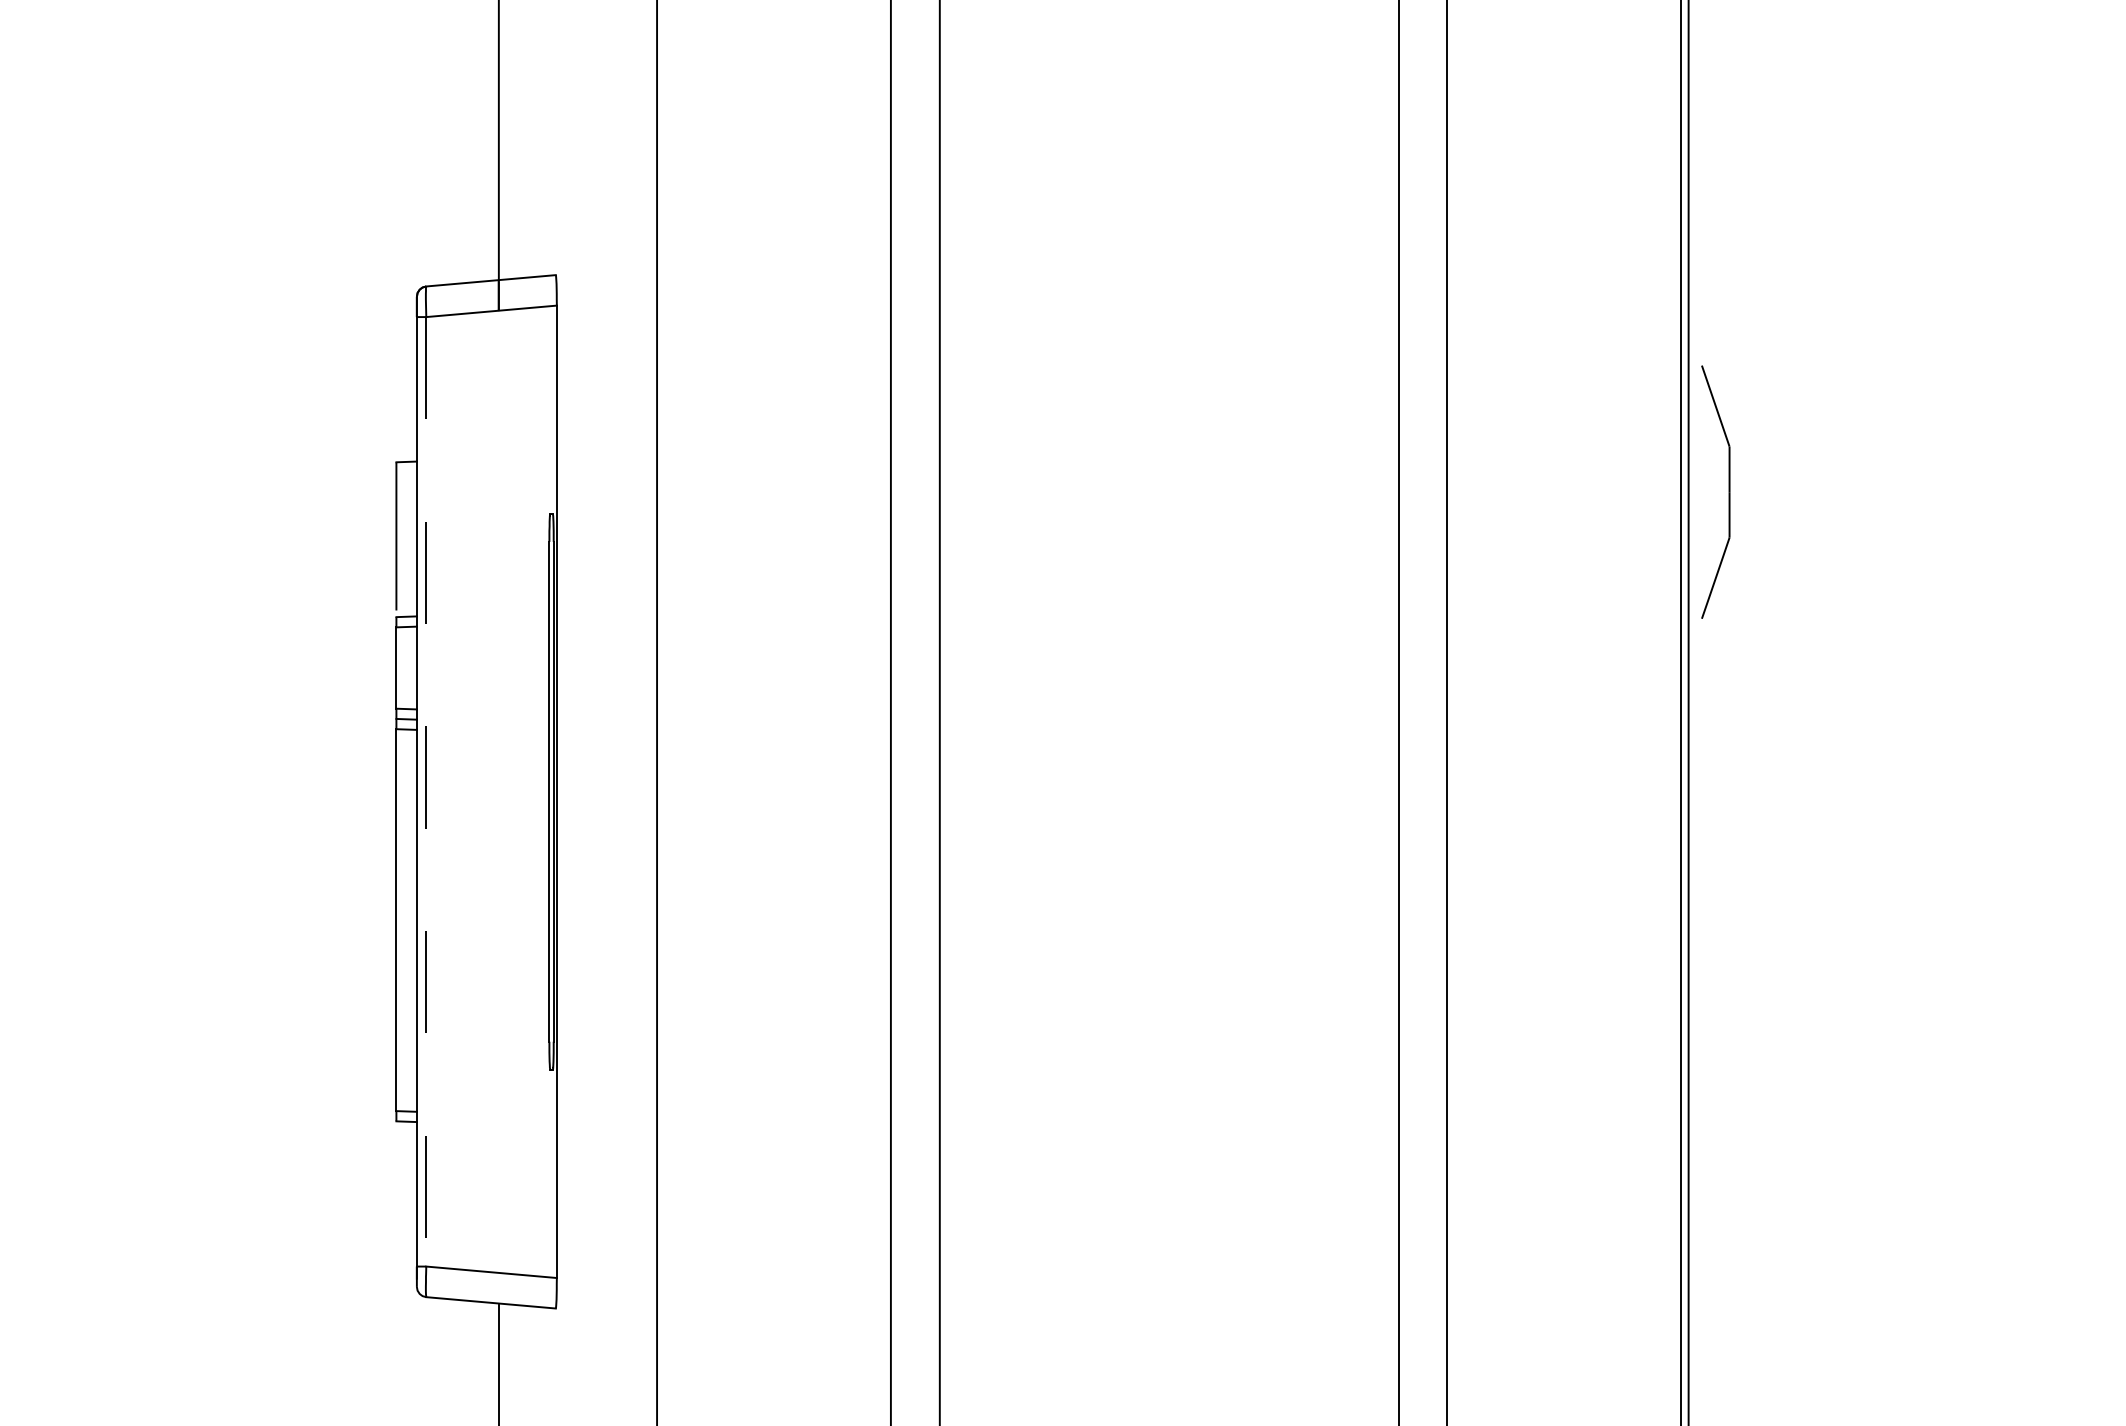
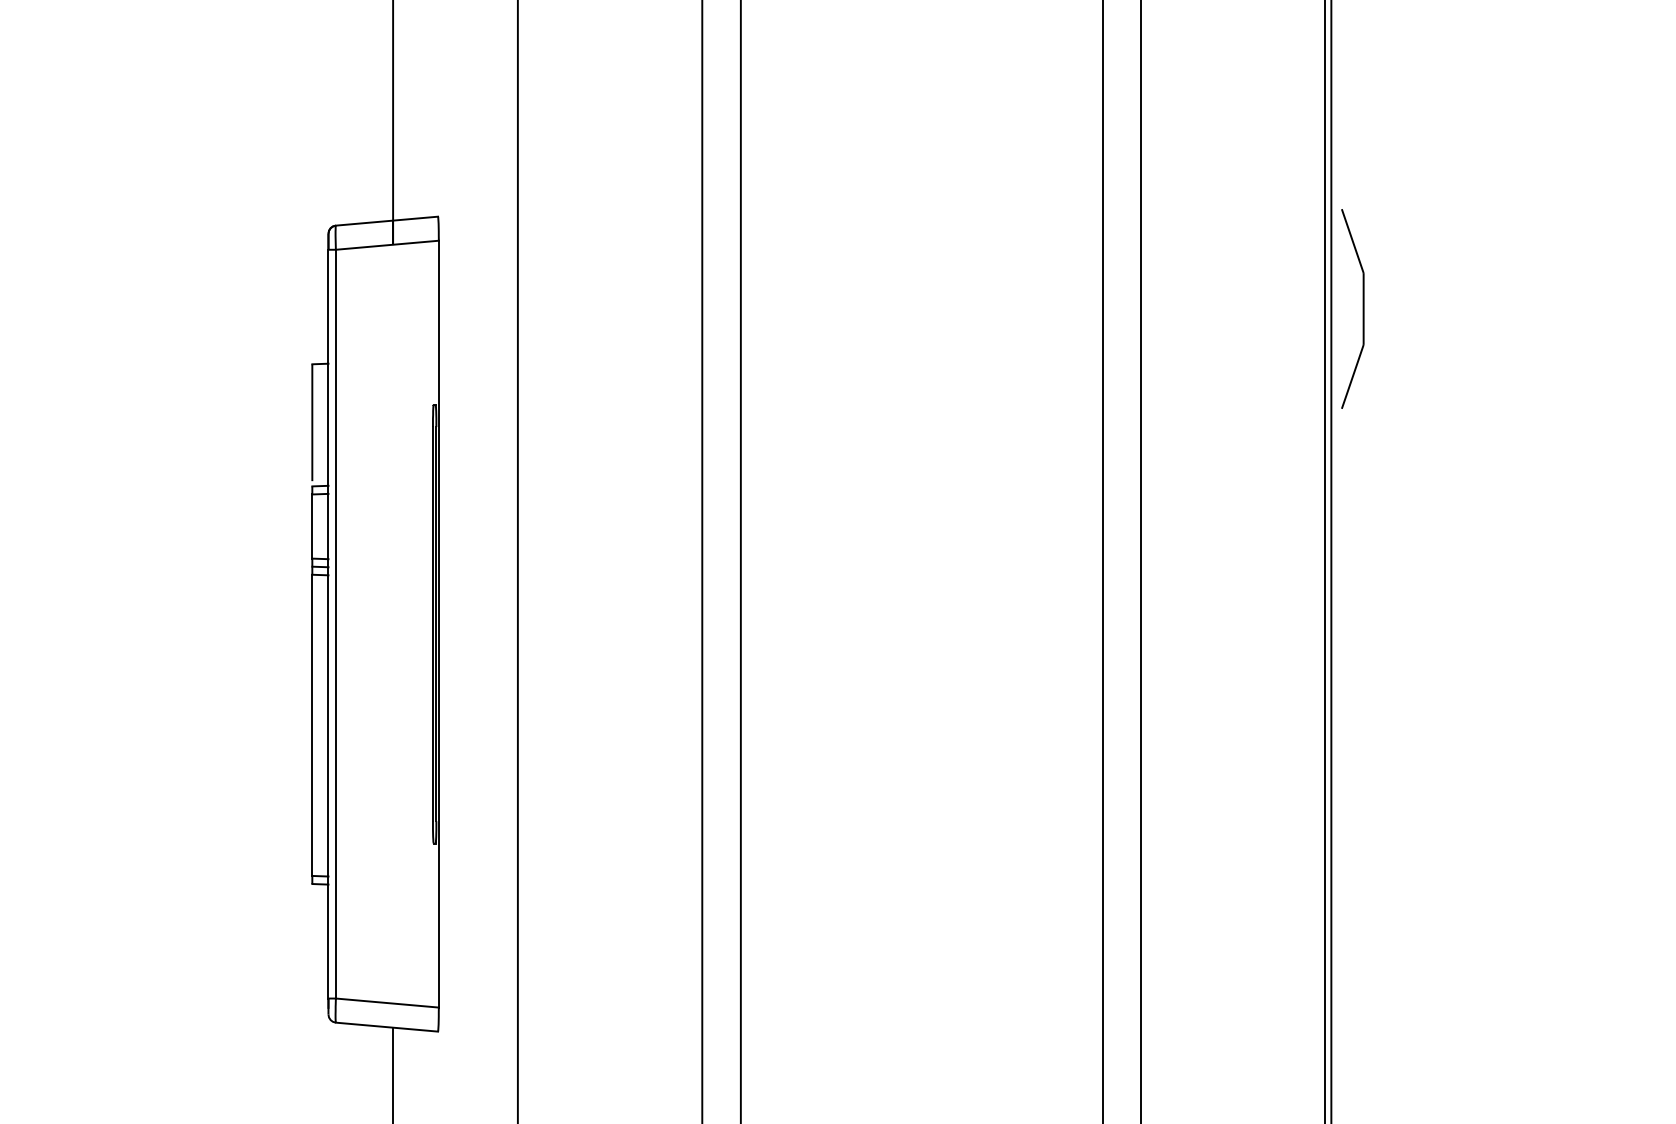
part: (1728, 491) -> (1362, 308), moved
line: (426, 791) -> (336, 623), dashed -> solid

